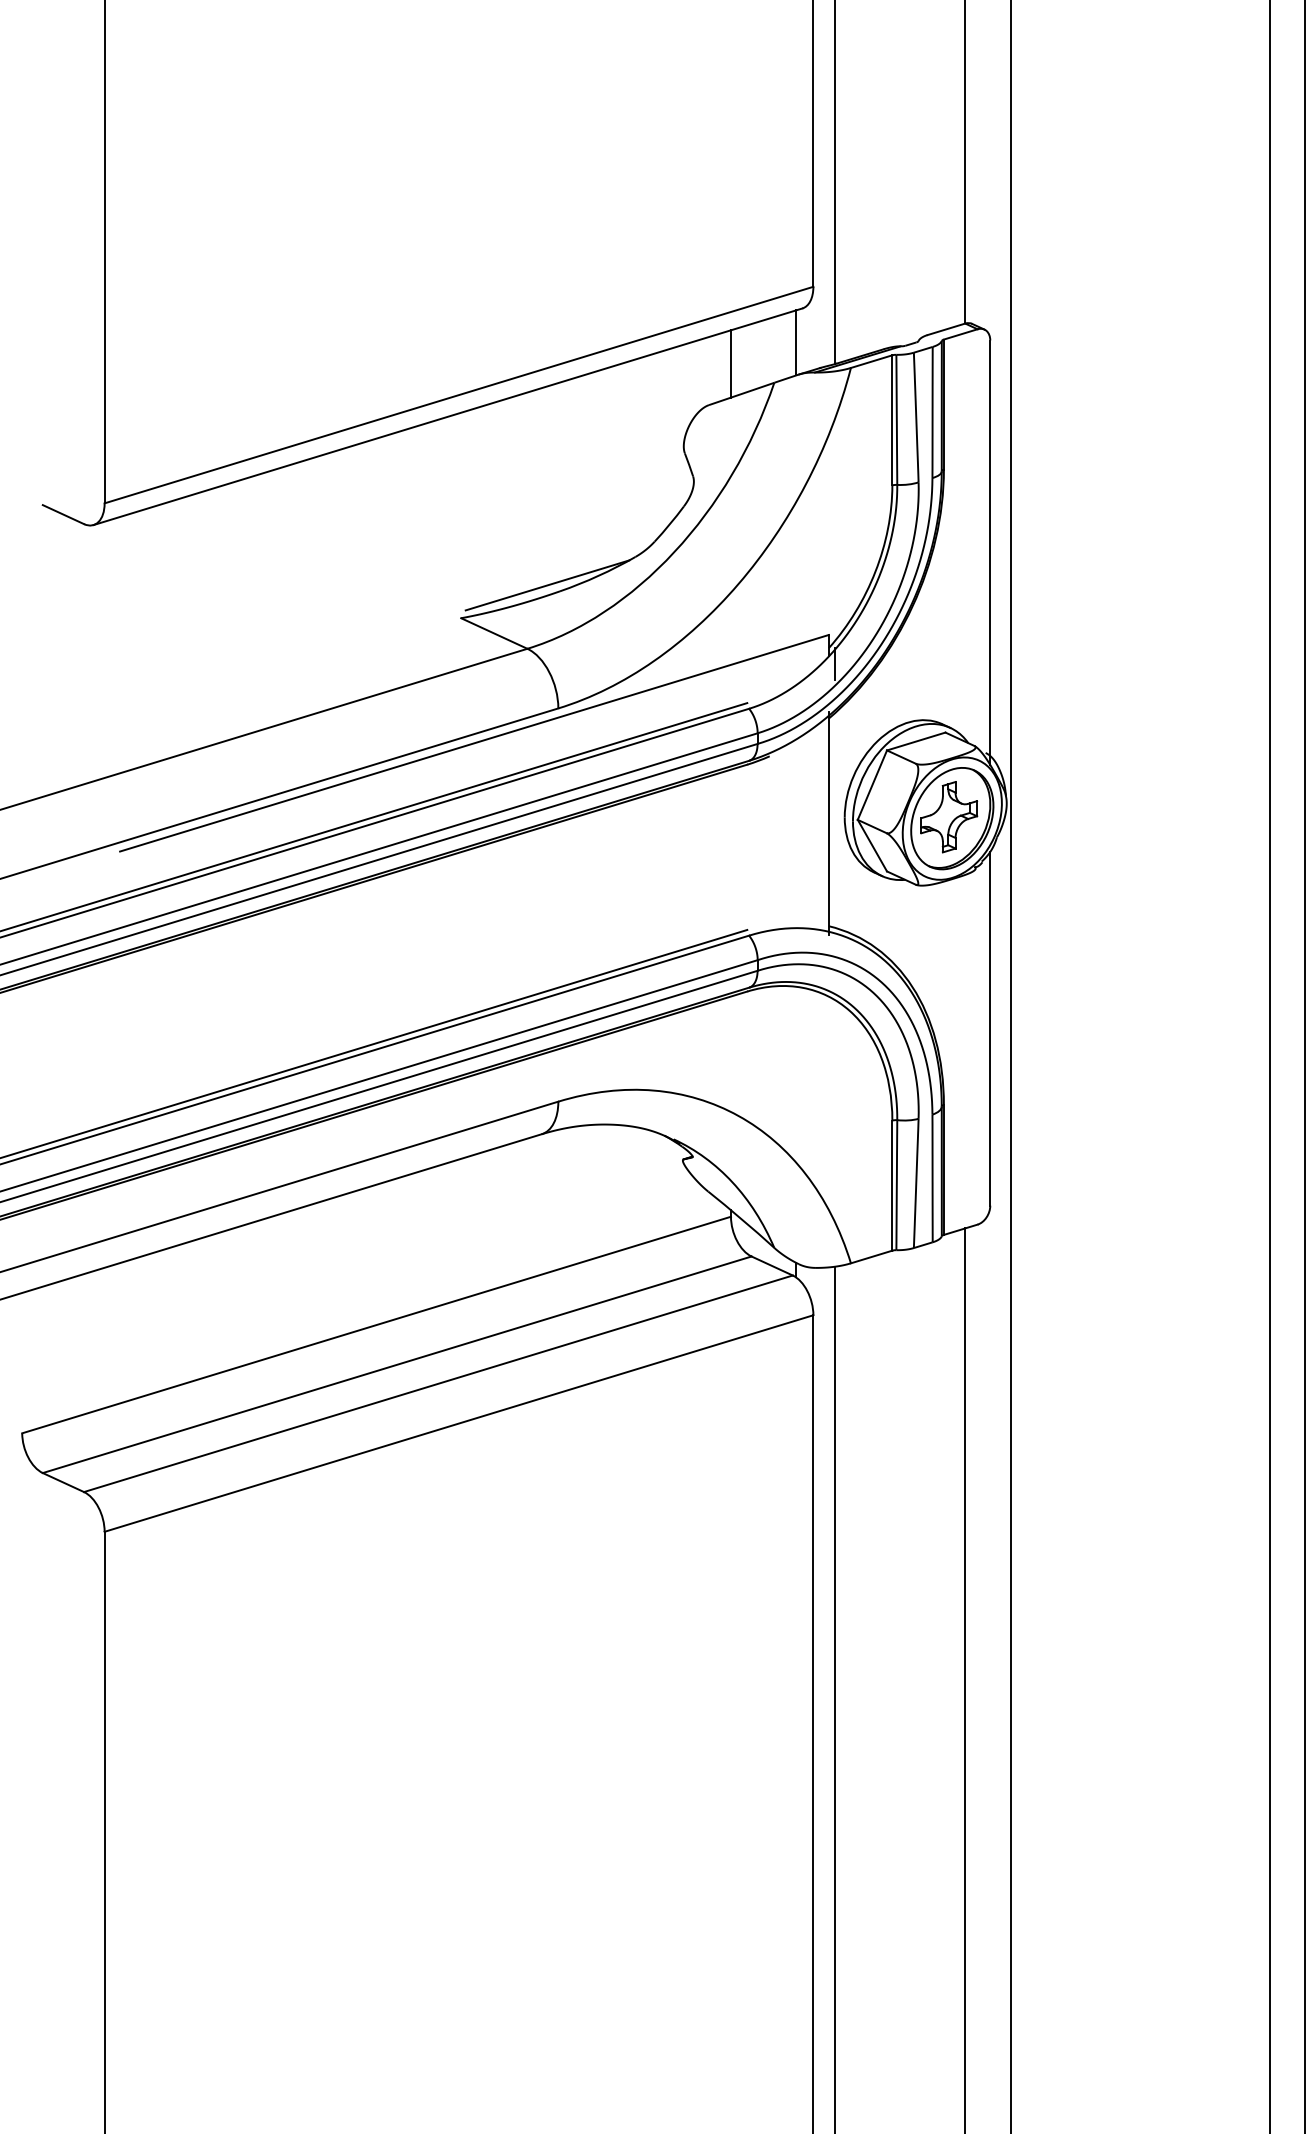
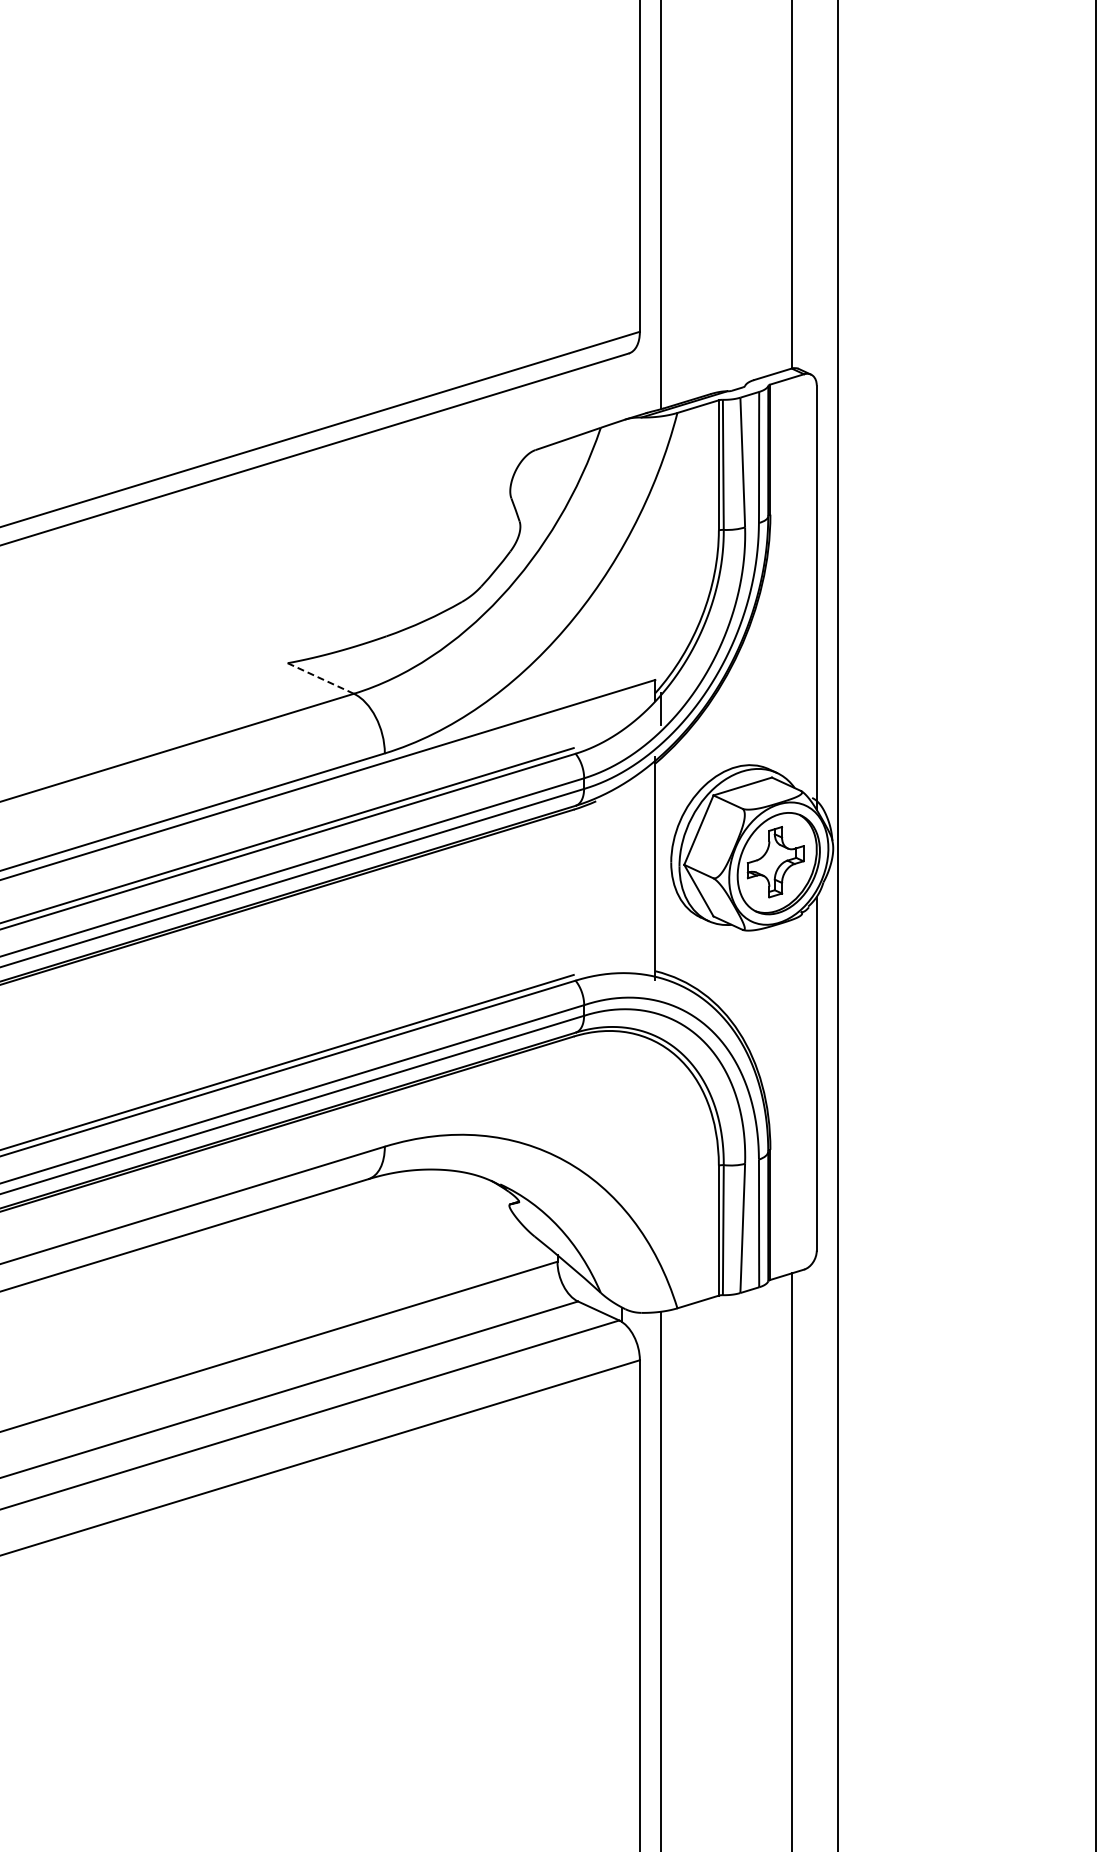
line: (795, 342) -> (622, 387), removed
line: (731, 363) -> (558, 408), removed
line: (547, 585) -> (374, 630), removed
line: (493, 633) -> (320, 678), solid -> dashed

